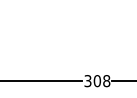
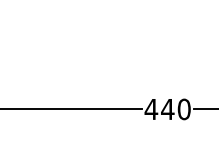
text: (97, 81) -> (168, 110), 308 -> 440

